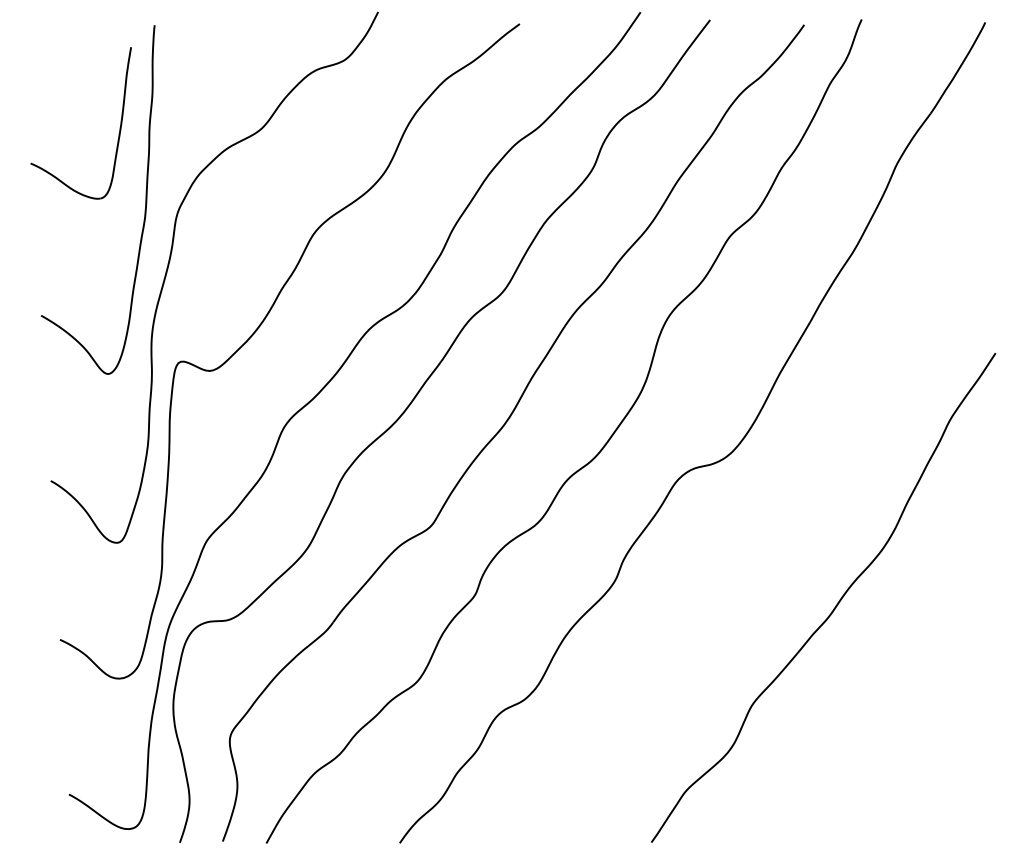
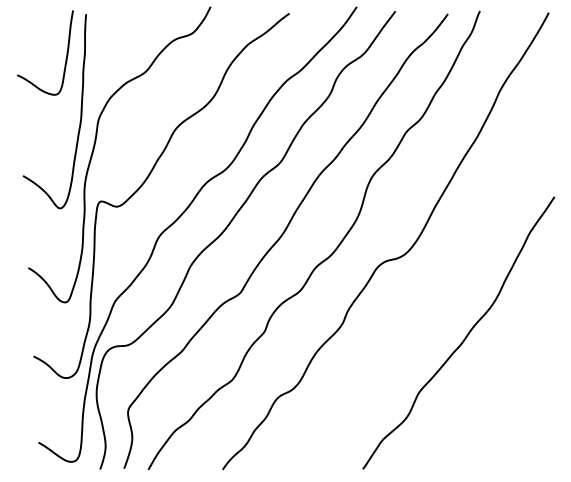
part: (117, 133) -> (65, 58), moved

